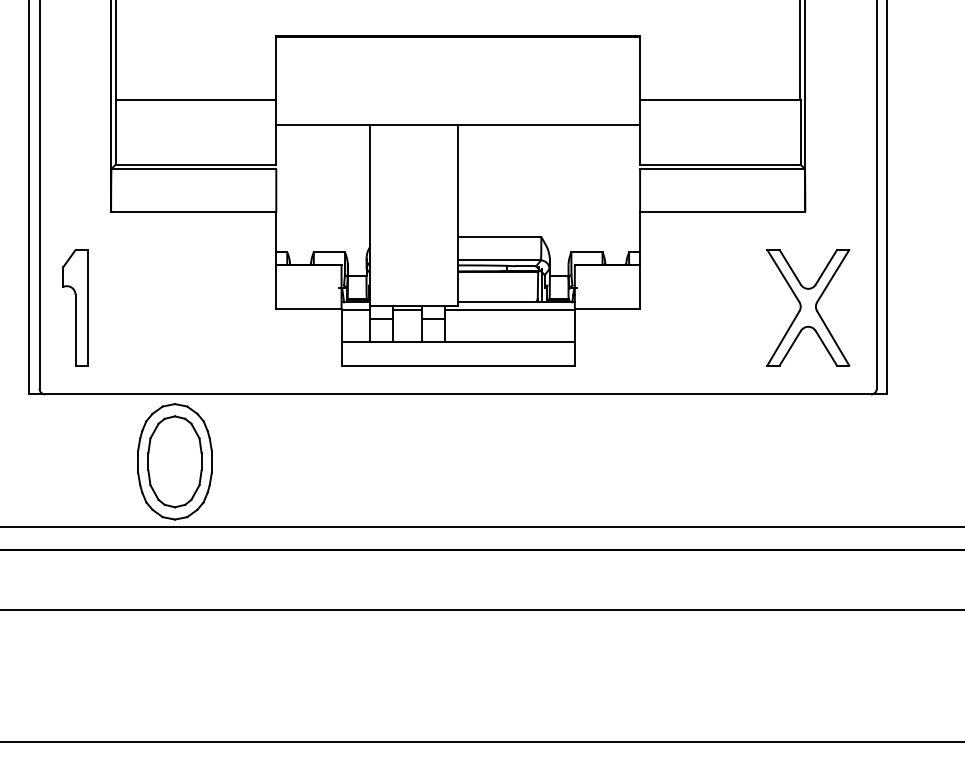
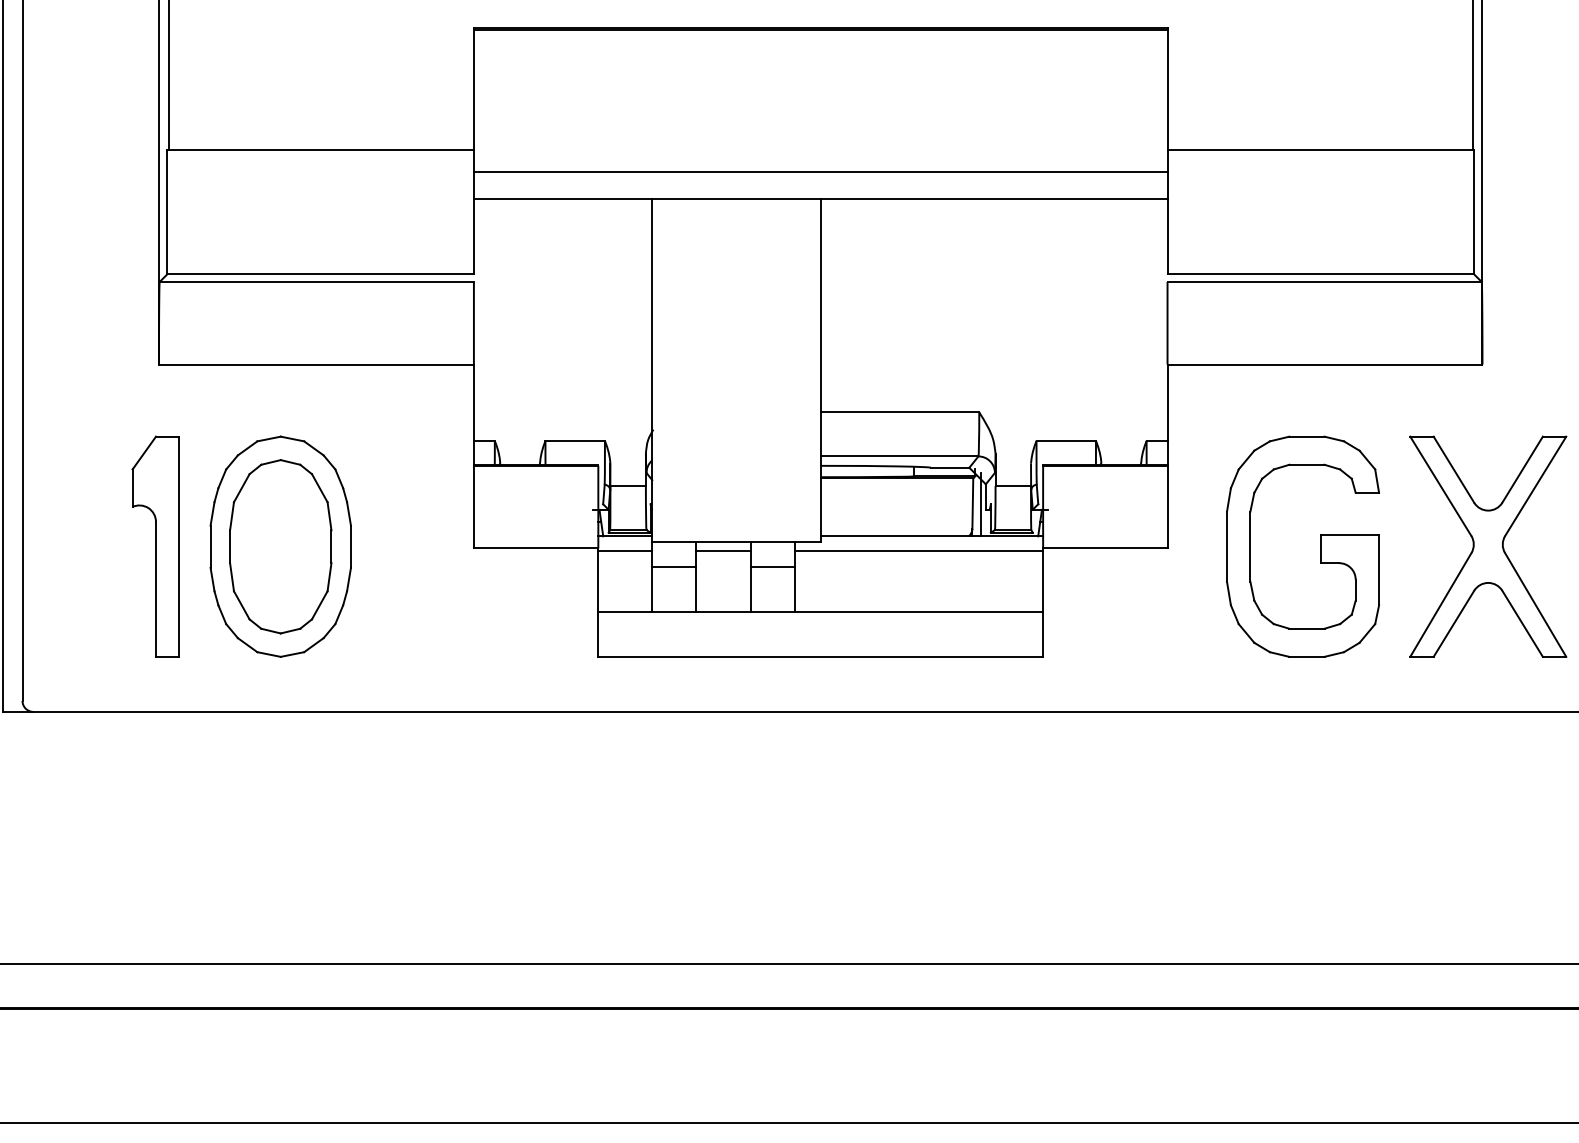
line: (458, 111) -> (821, 172), added
part: (75, 307) -> (155, 546), moved
part: (719, 307) -> (1318, 546), added
part: (174, 461) -> (279, 546), moved

